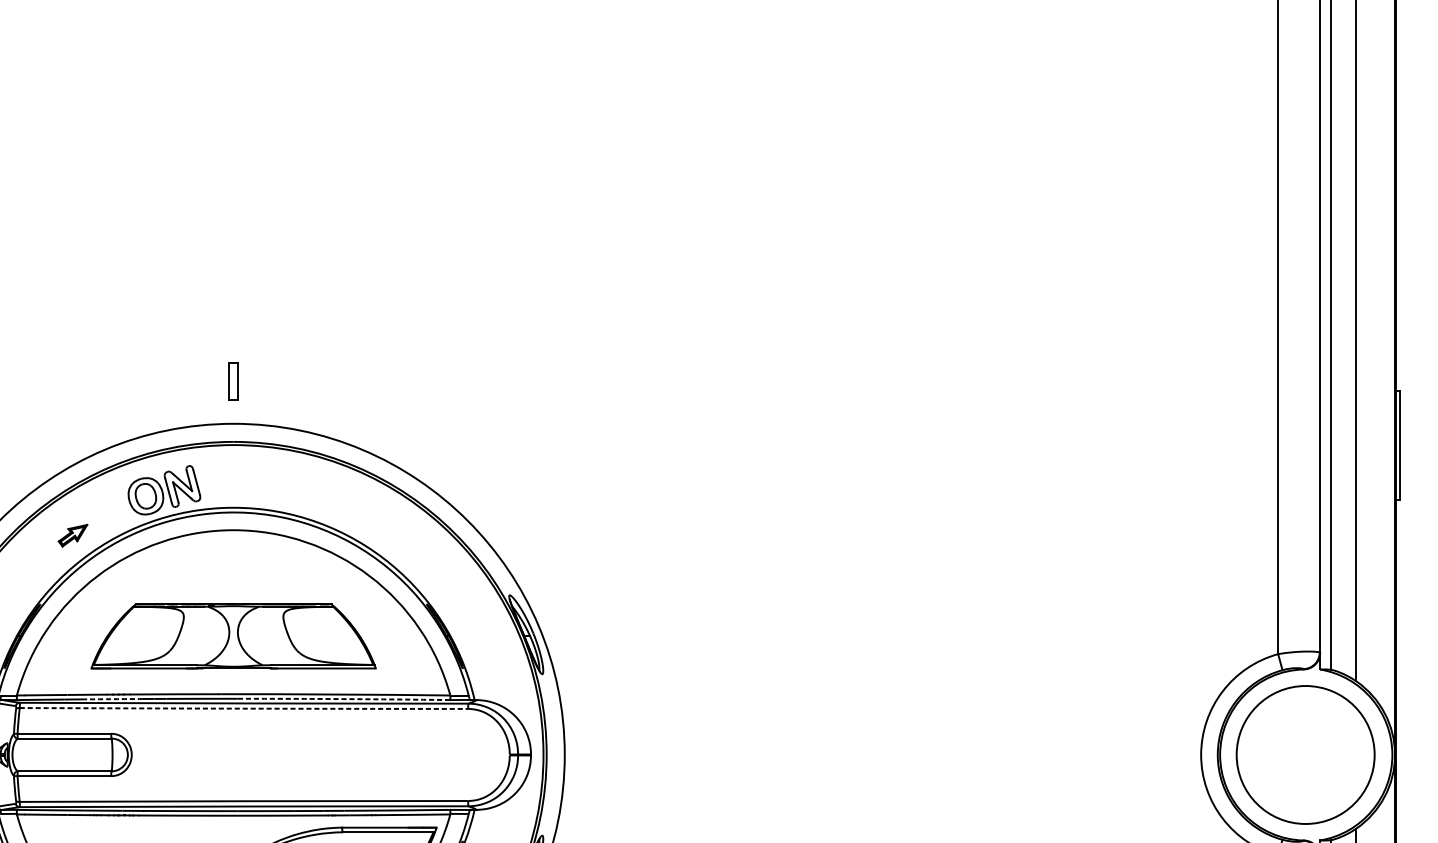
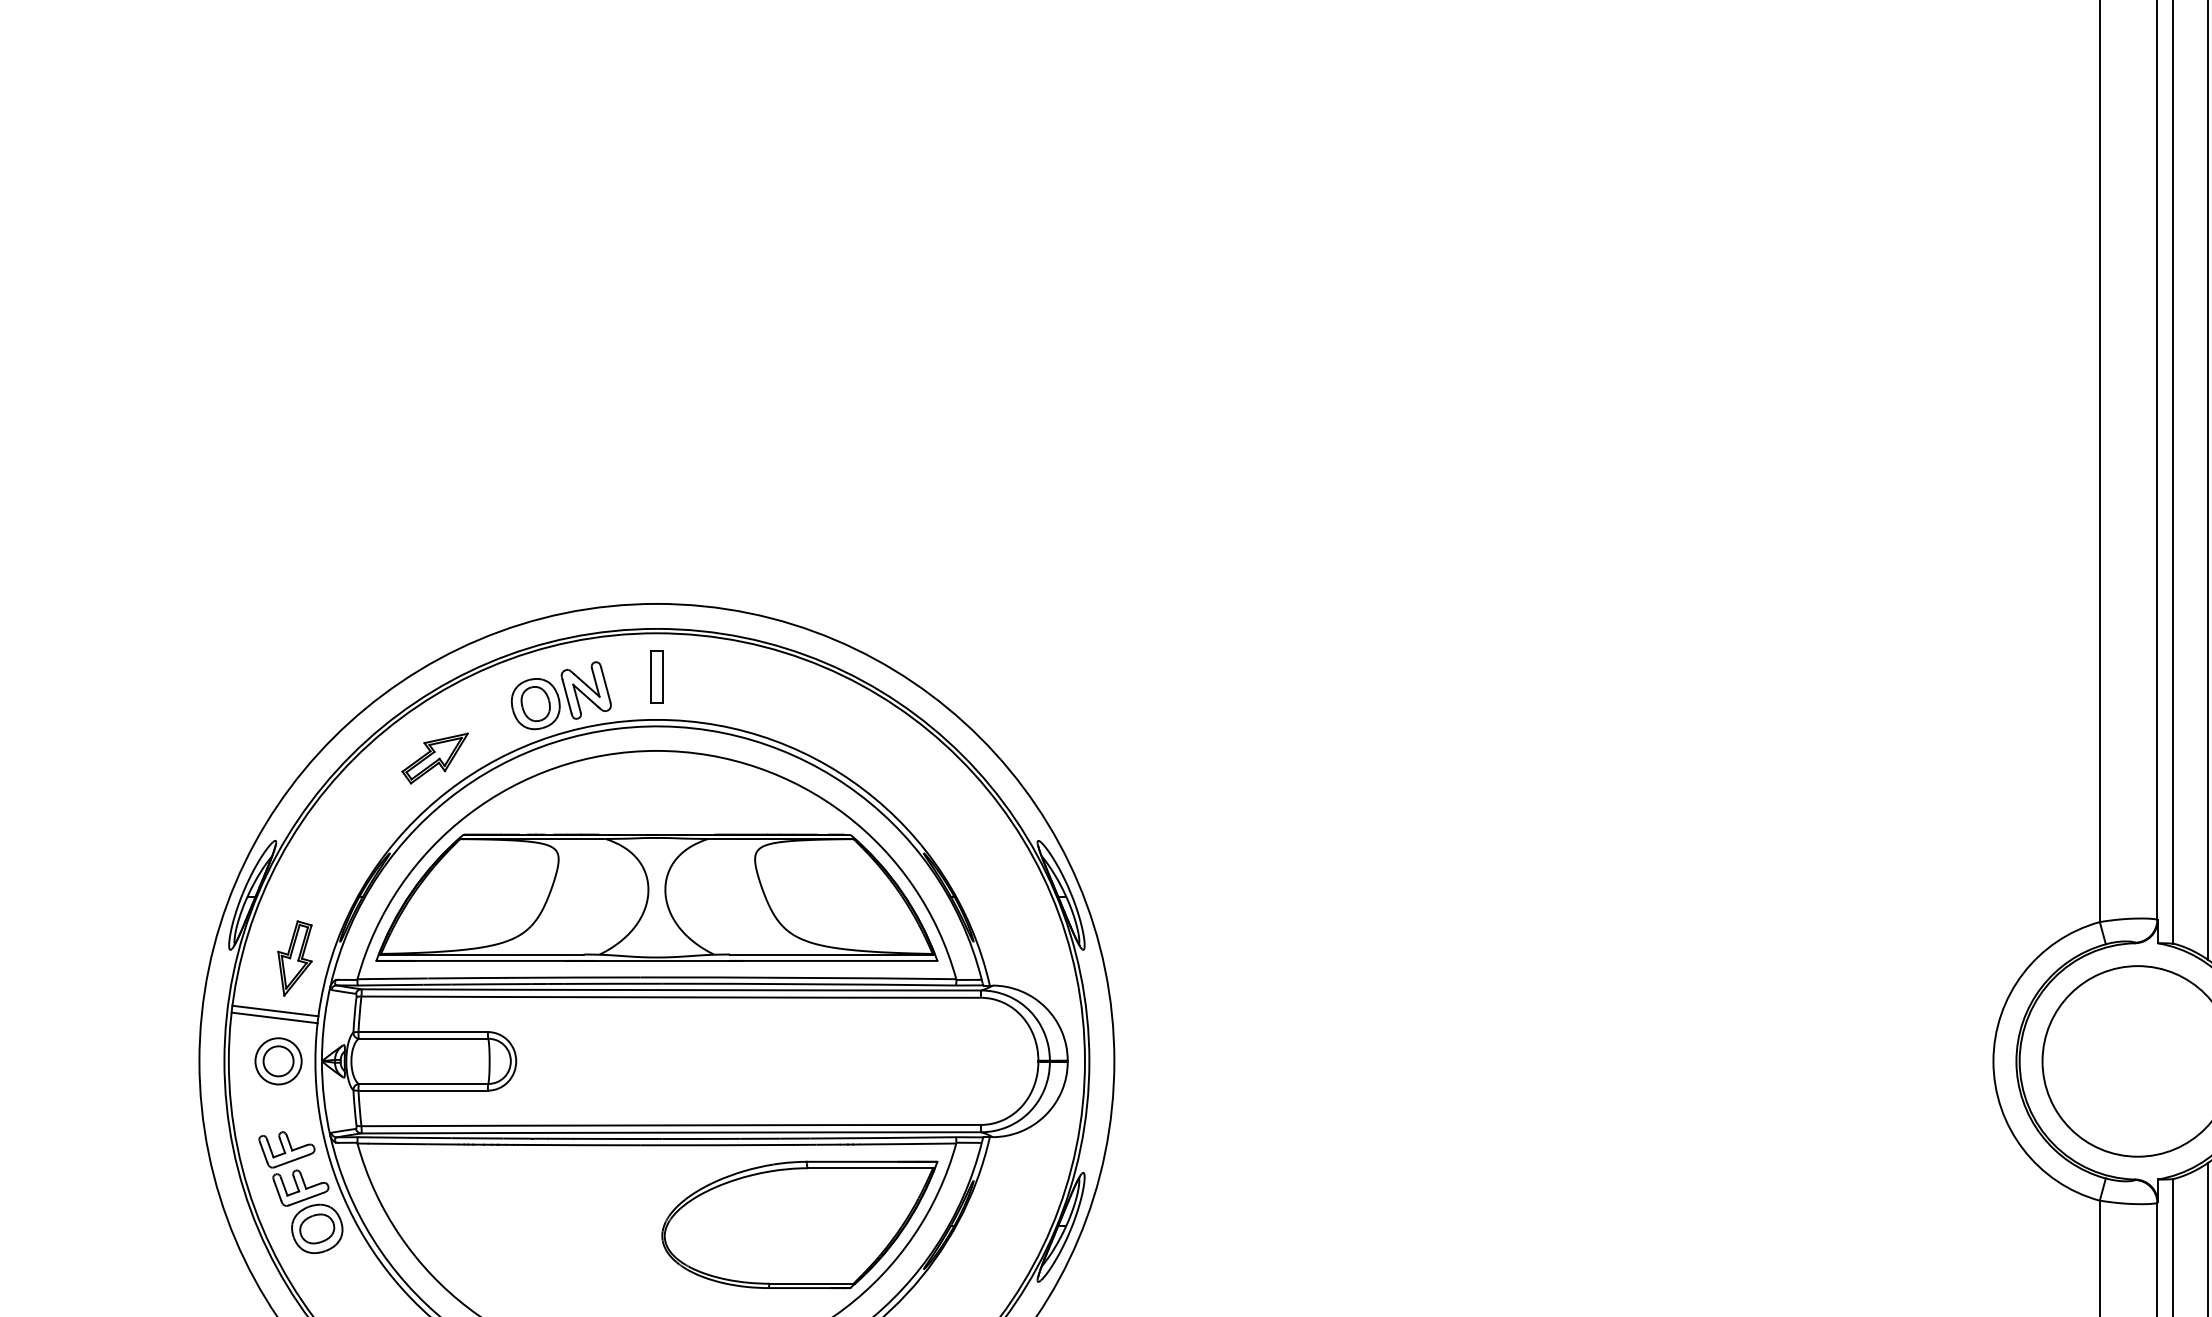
part: (233, 381) -> (656, 676), moved
part: (72, 535) -> (434, 758), size x1.67
part: (233, 636) -> (656, 897), size x1.43
arc: (113, 699) -> (491, 984), dashed -> solid
arc: (344, 699) -> (809, 984), dashed -> solid
arc: (244, 708) -> (671, 997), dashed -> solid

